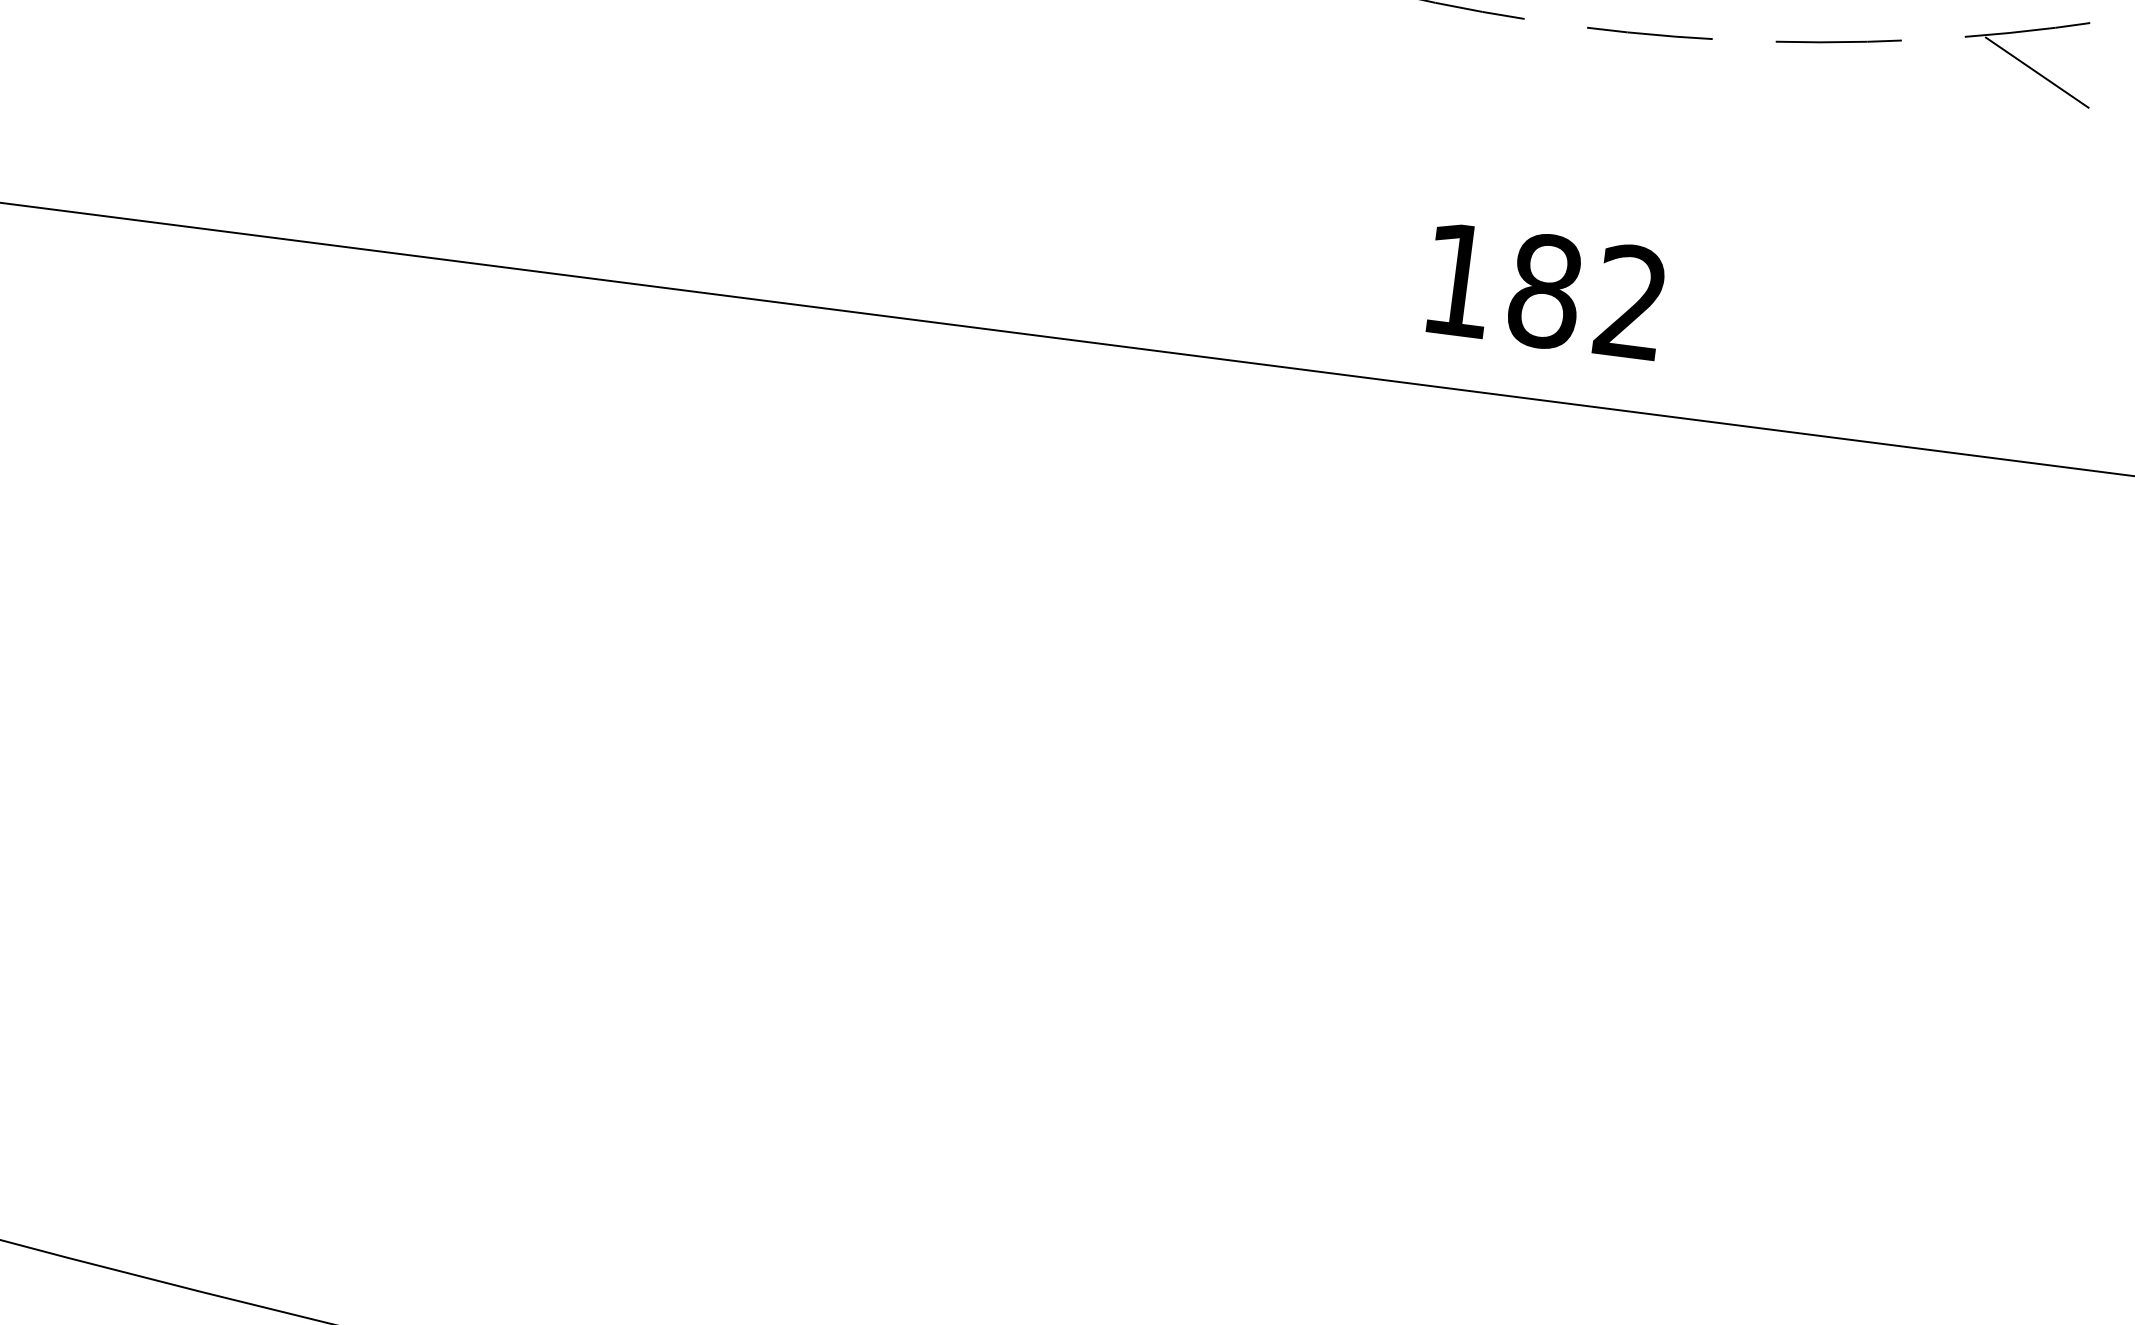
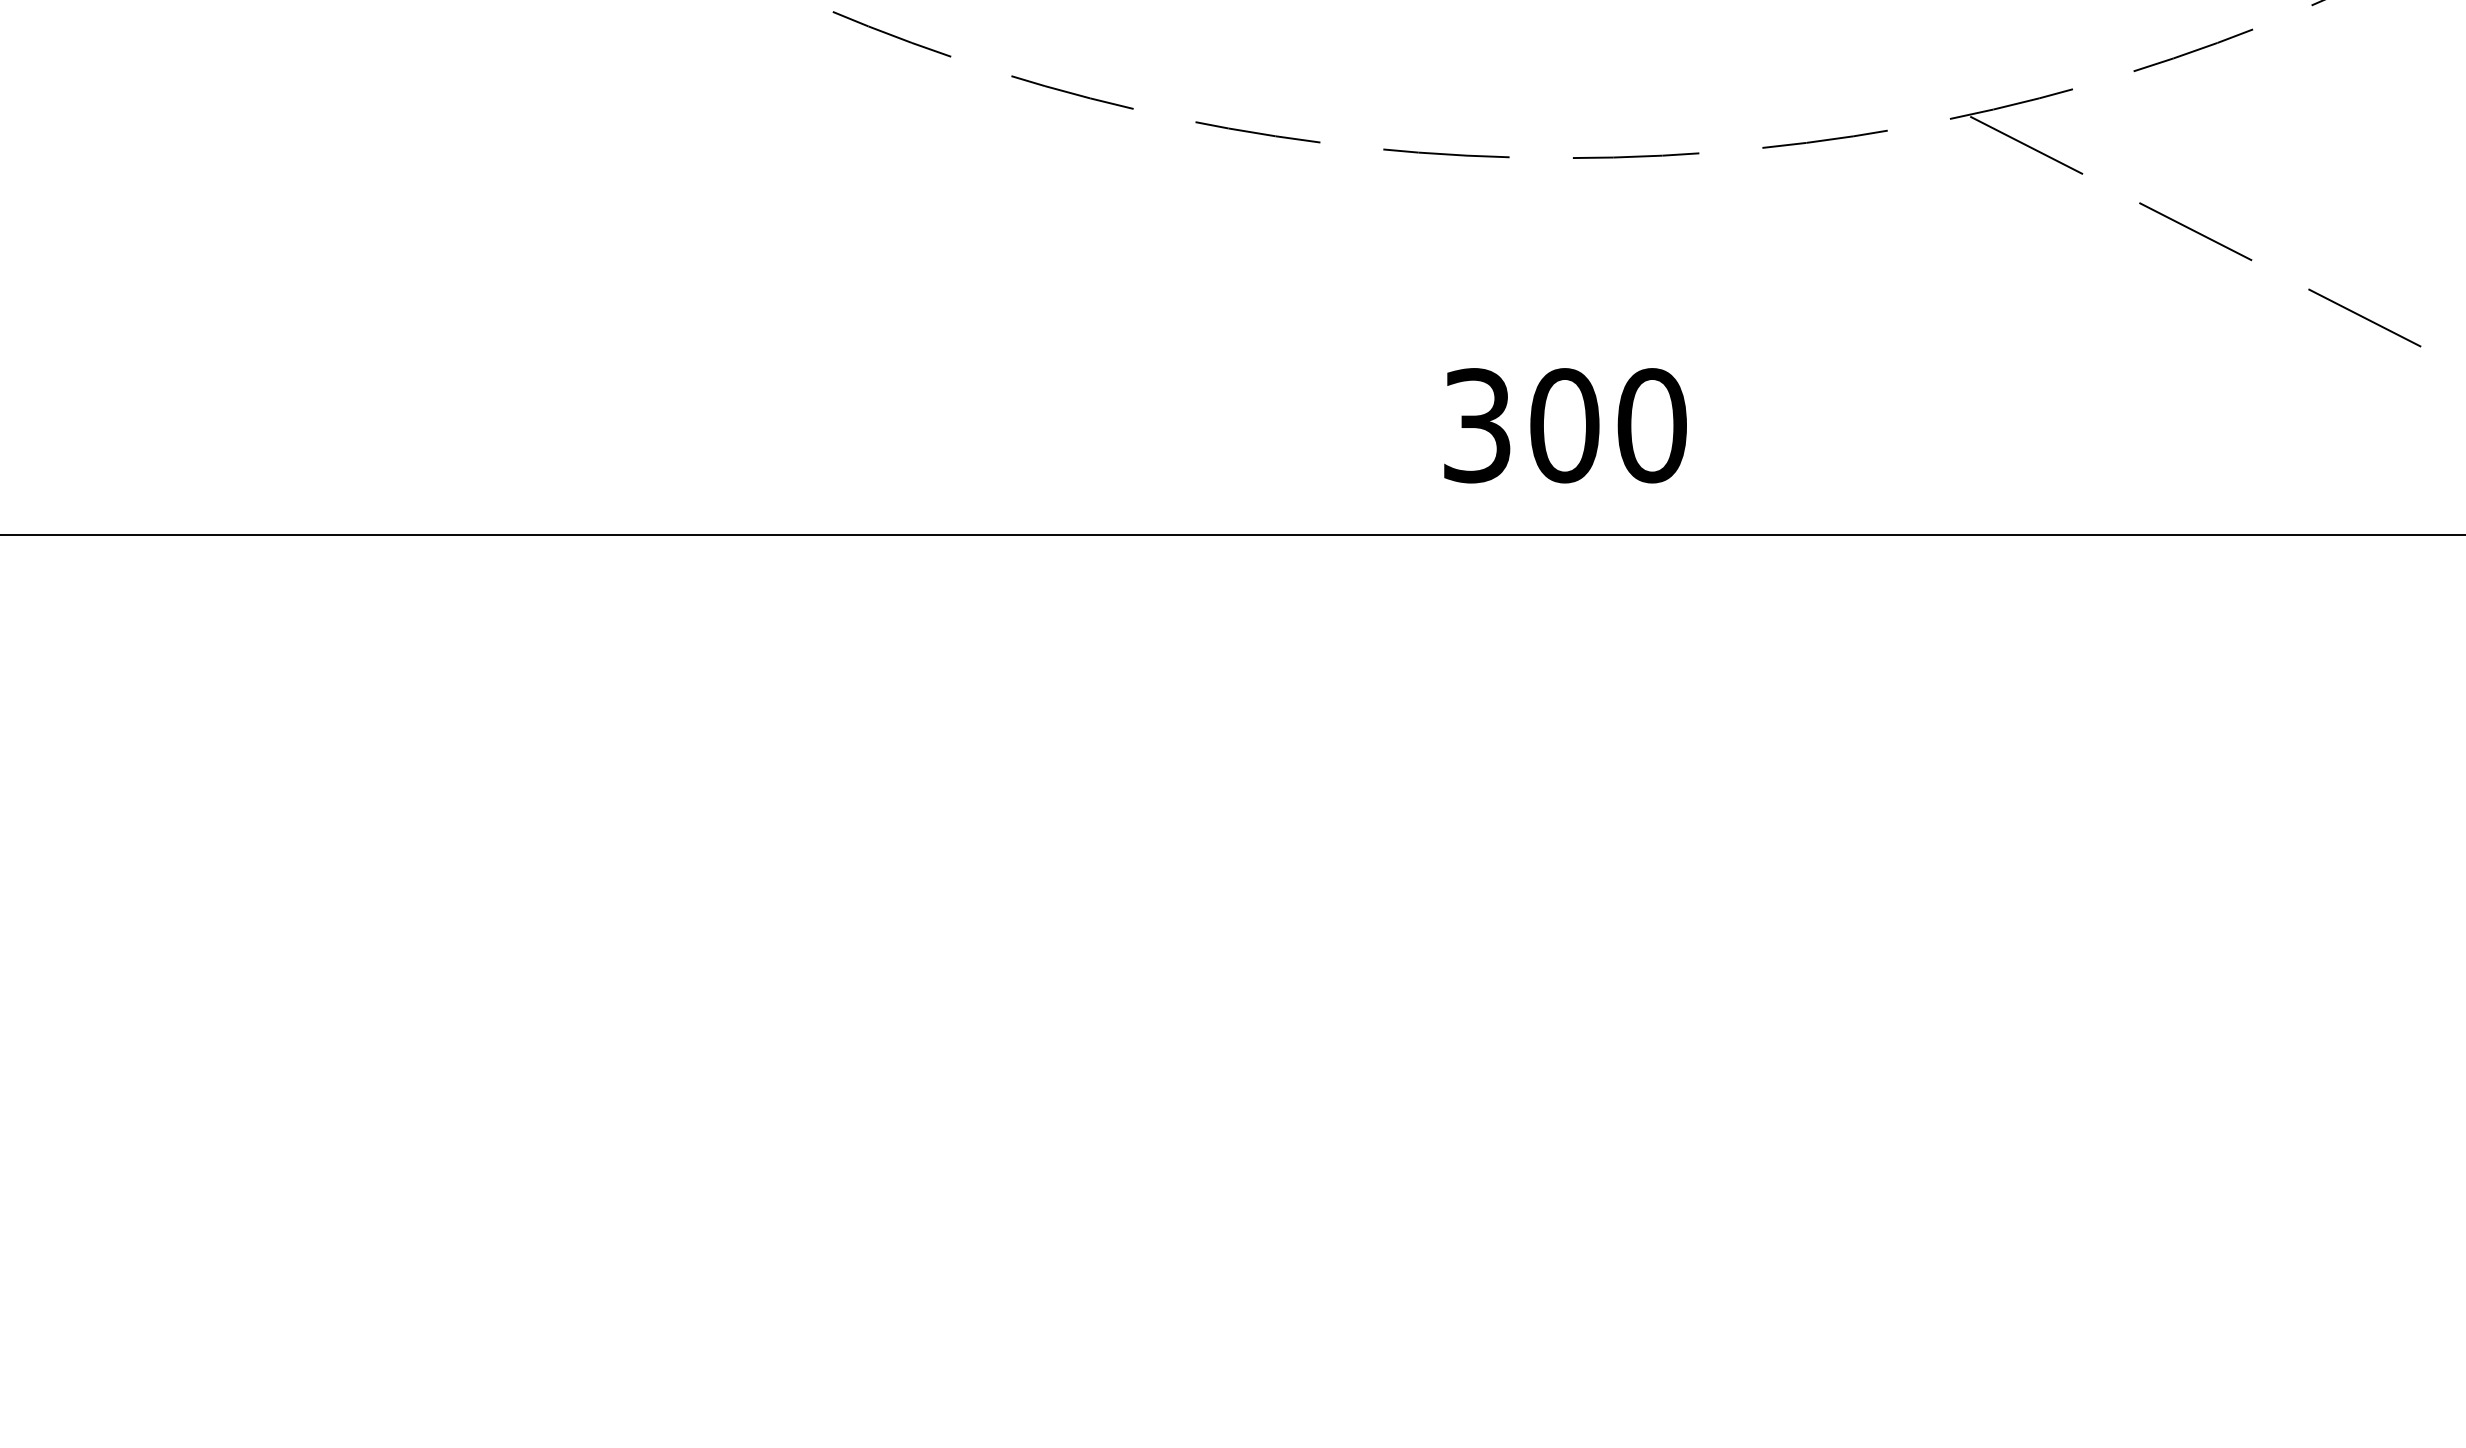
text: (1545, 291) -> (1565, 425), 182 -> 300

